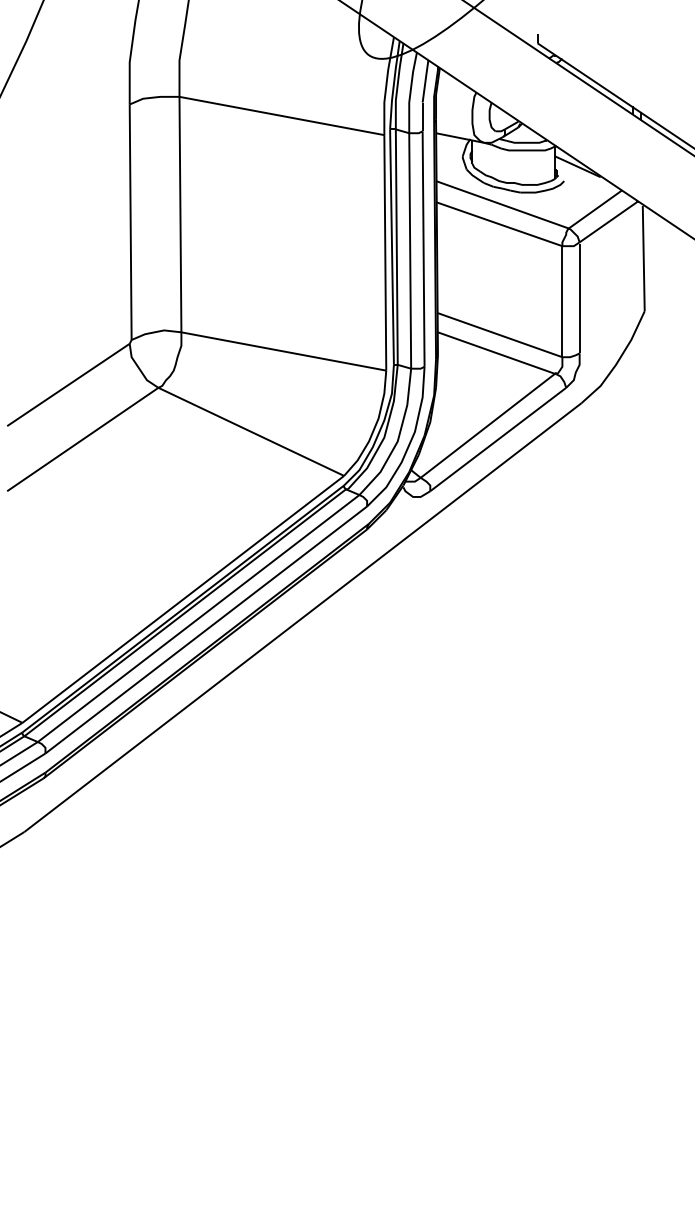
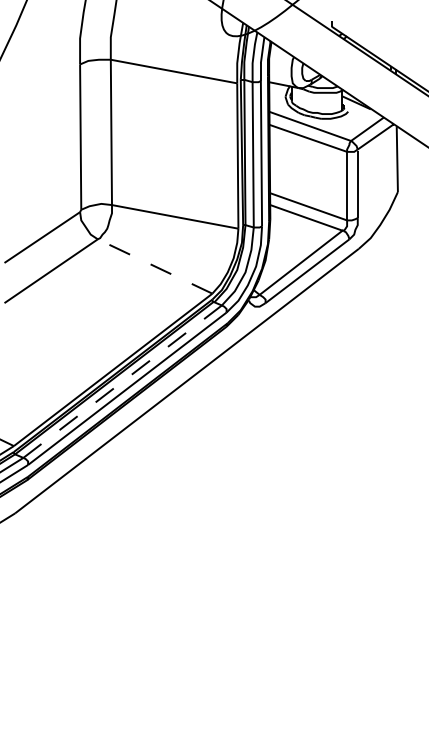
line: (250, 431) -> (154, 266), solid -> dashed
line: (200, 618) -> (123, 381), solid -> dashed

